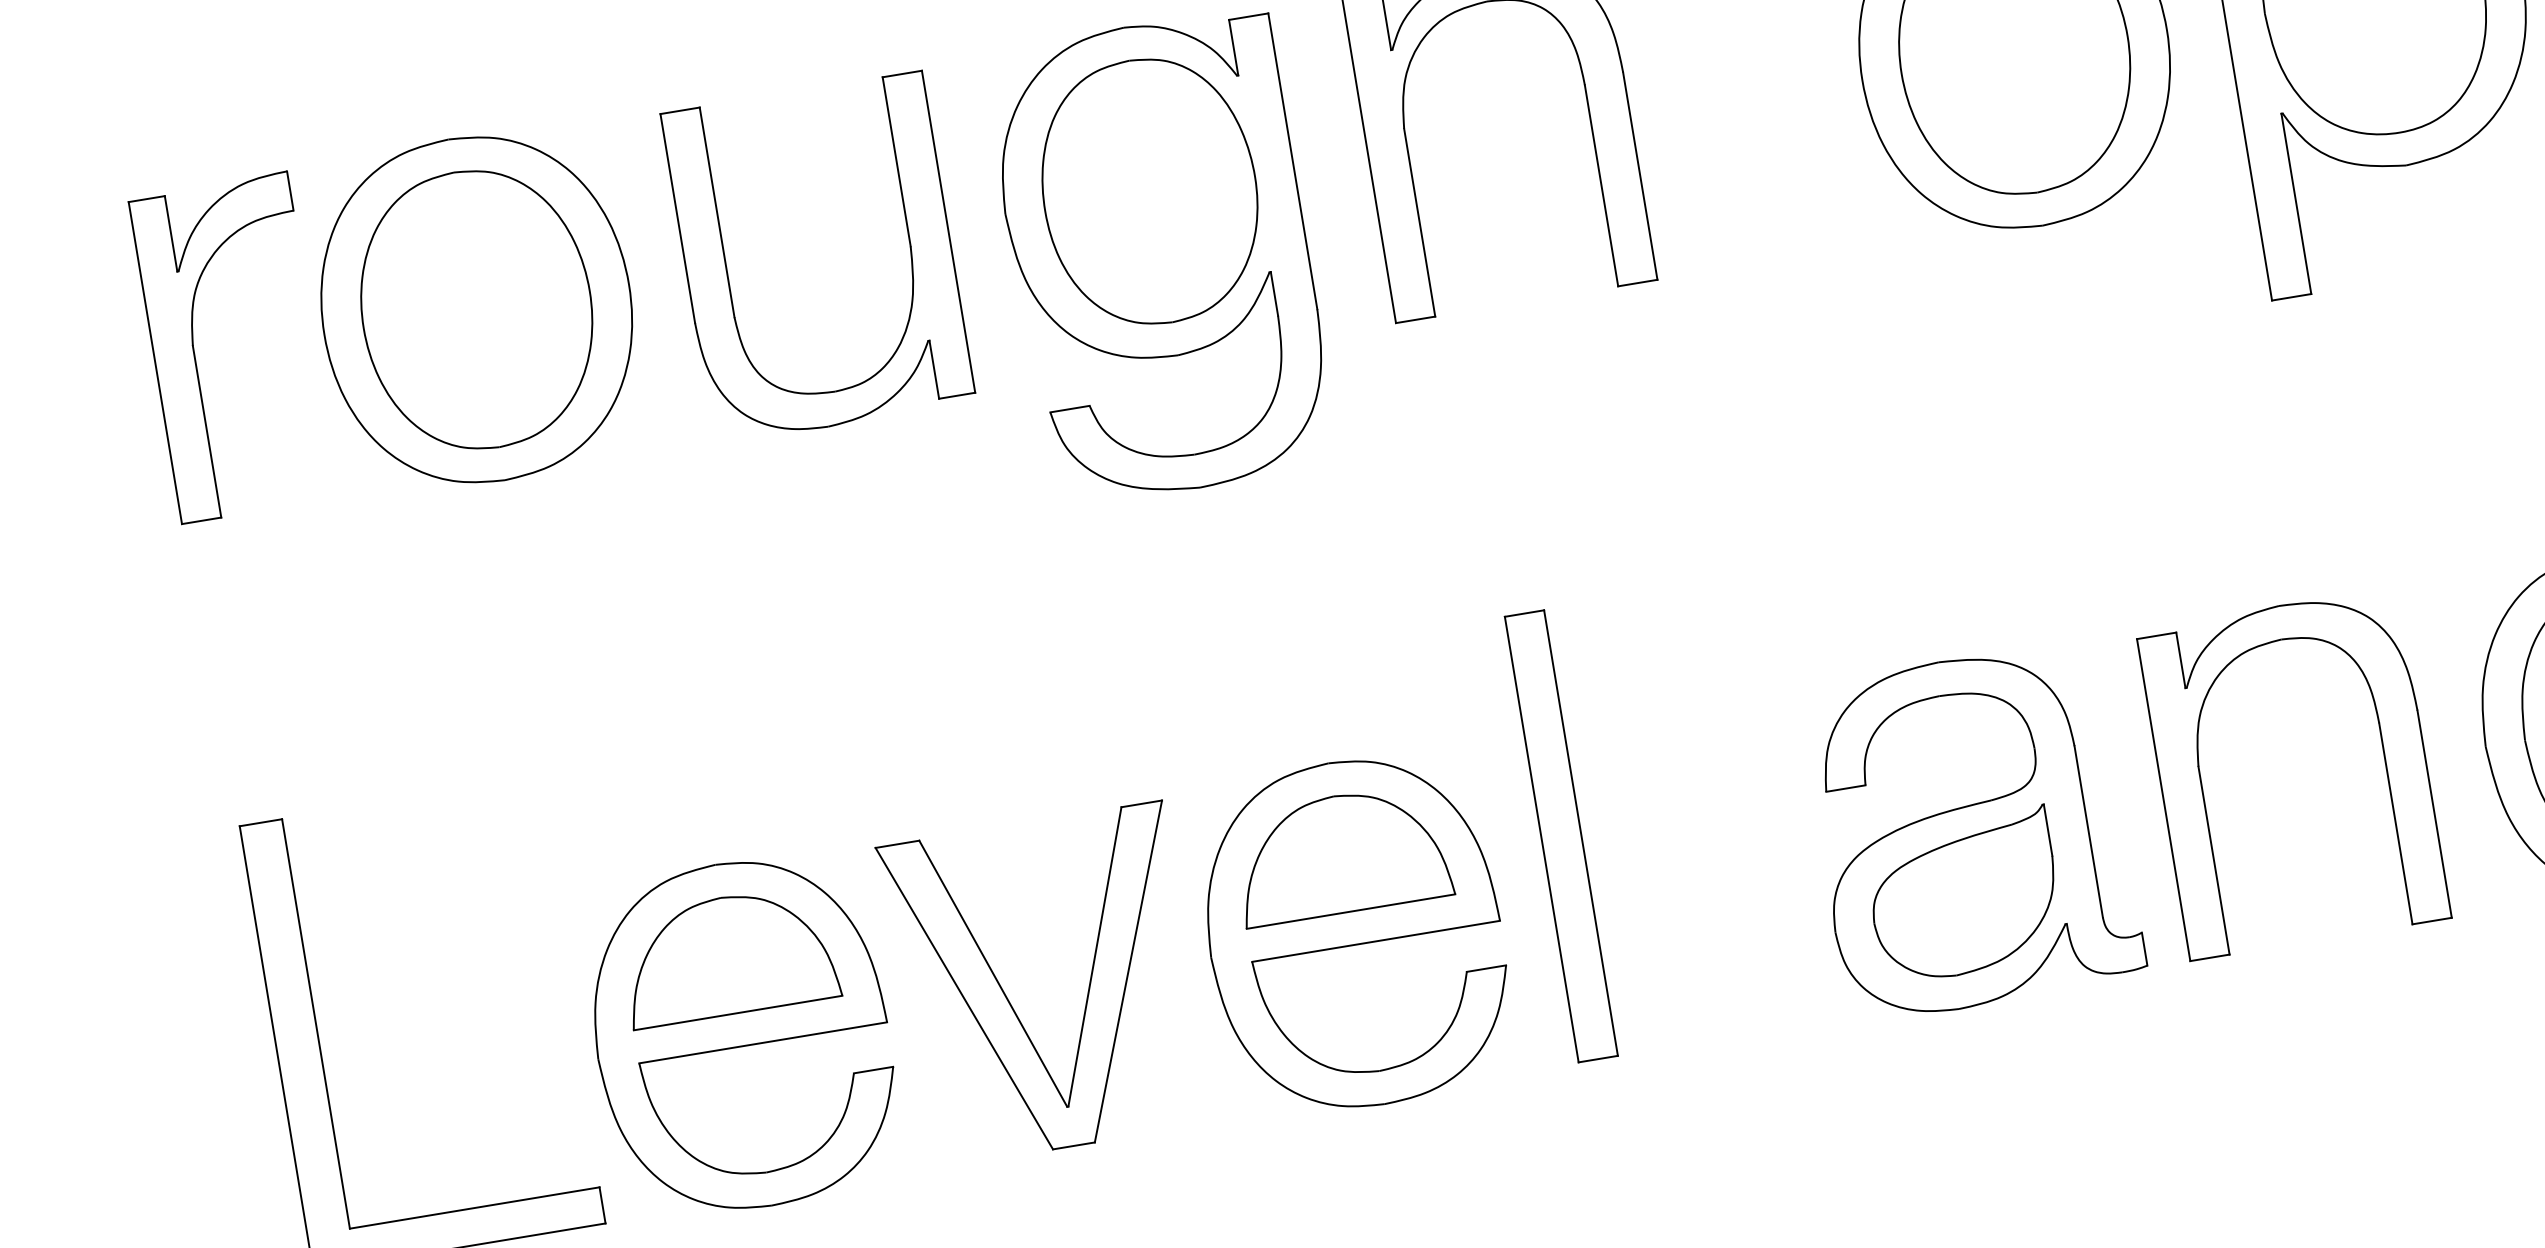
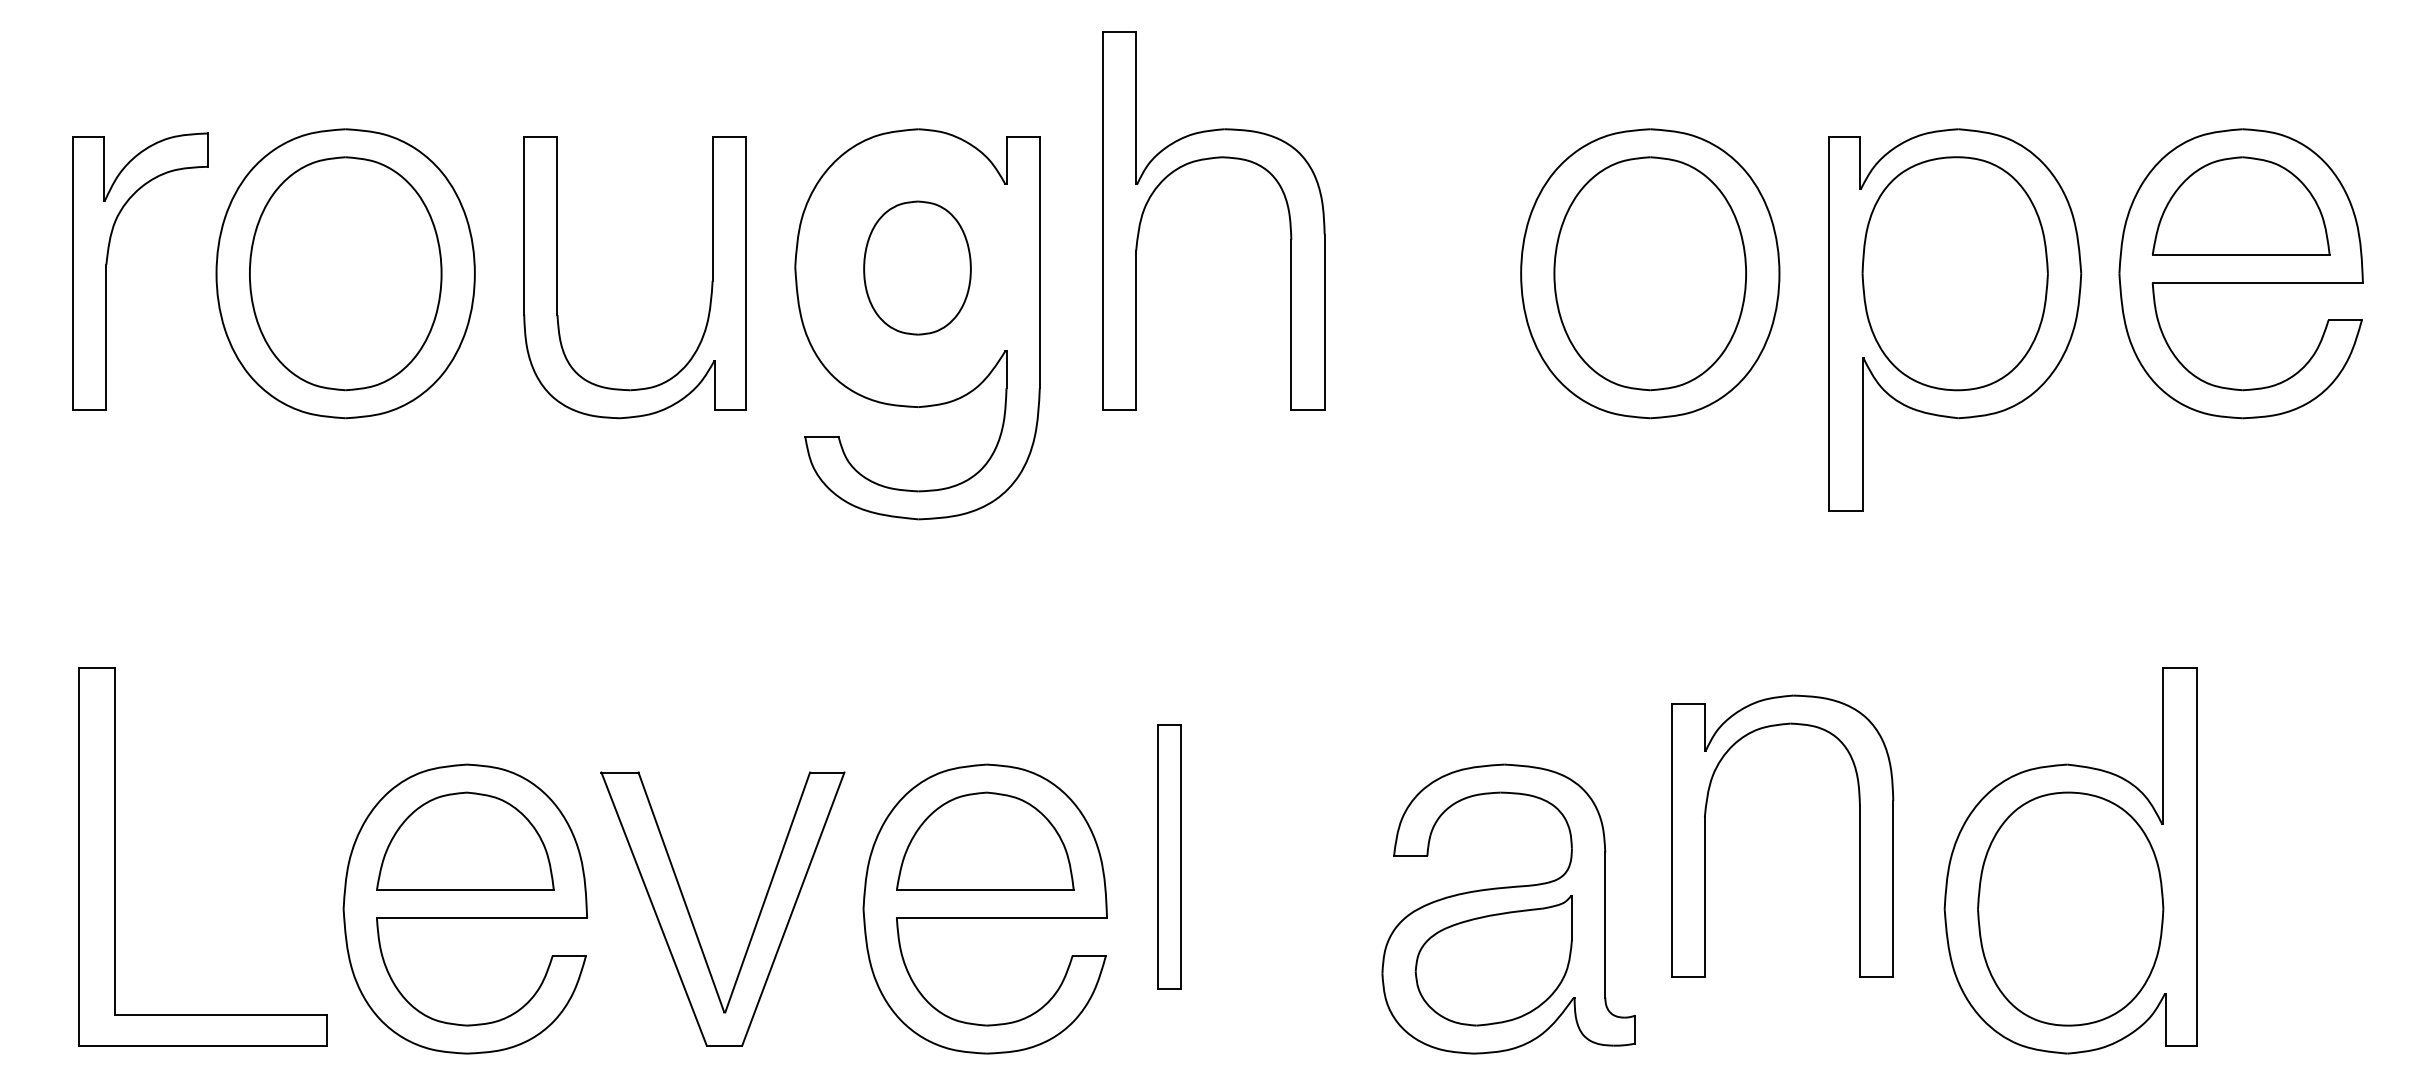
part: (1149, 190) -> (917, 267), size x0.6
part: (2202, 788) -> (1705, 835), moved
part: (1561, 836) -> (1169, 856), size x0.7

